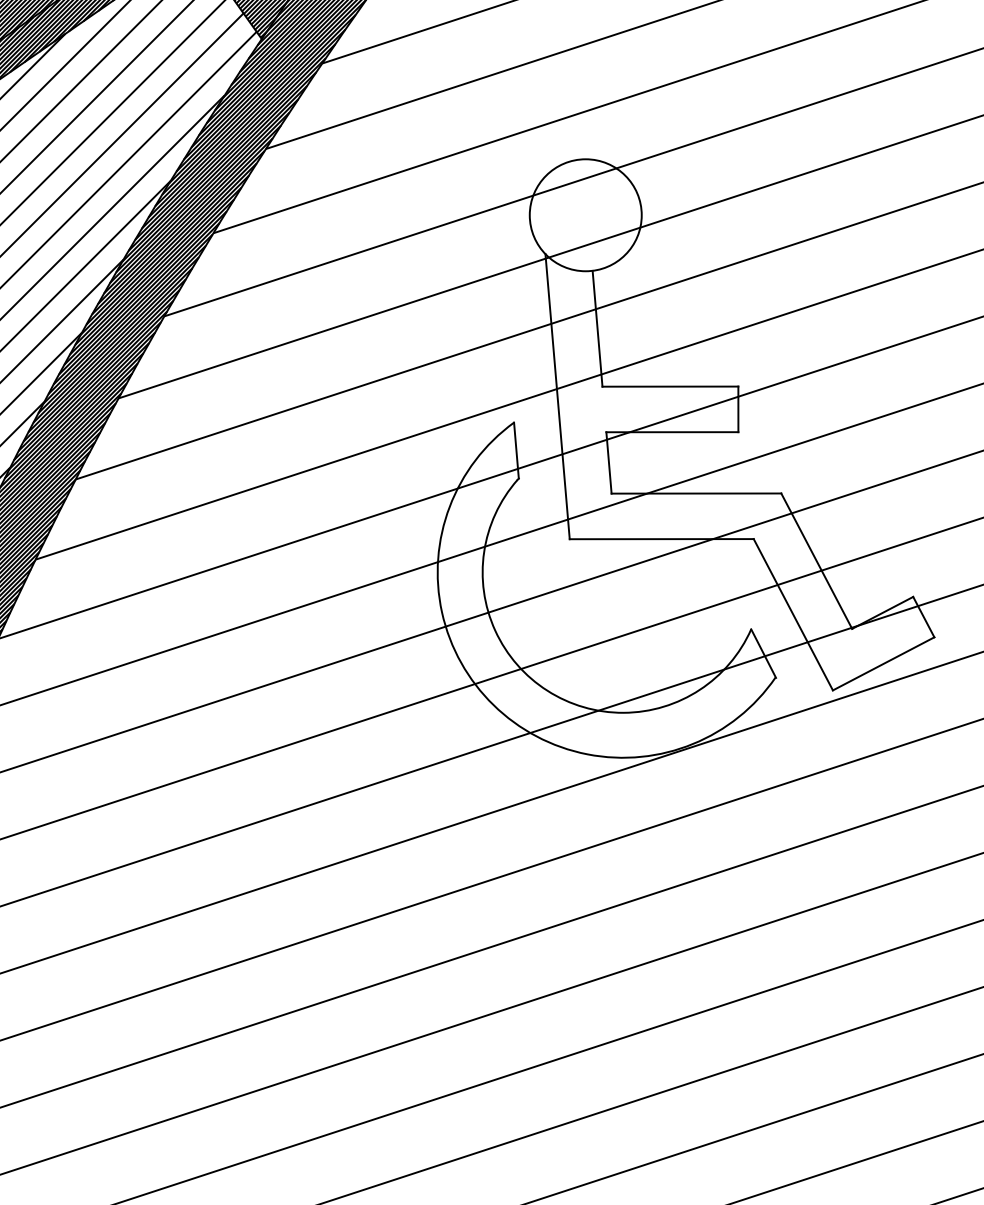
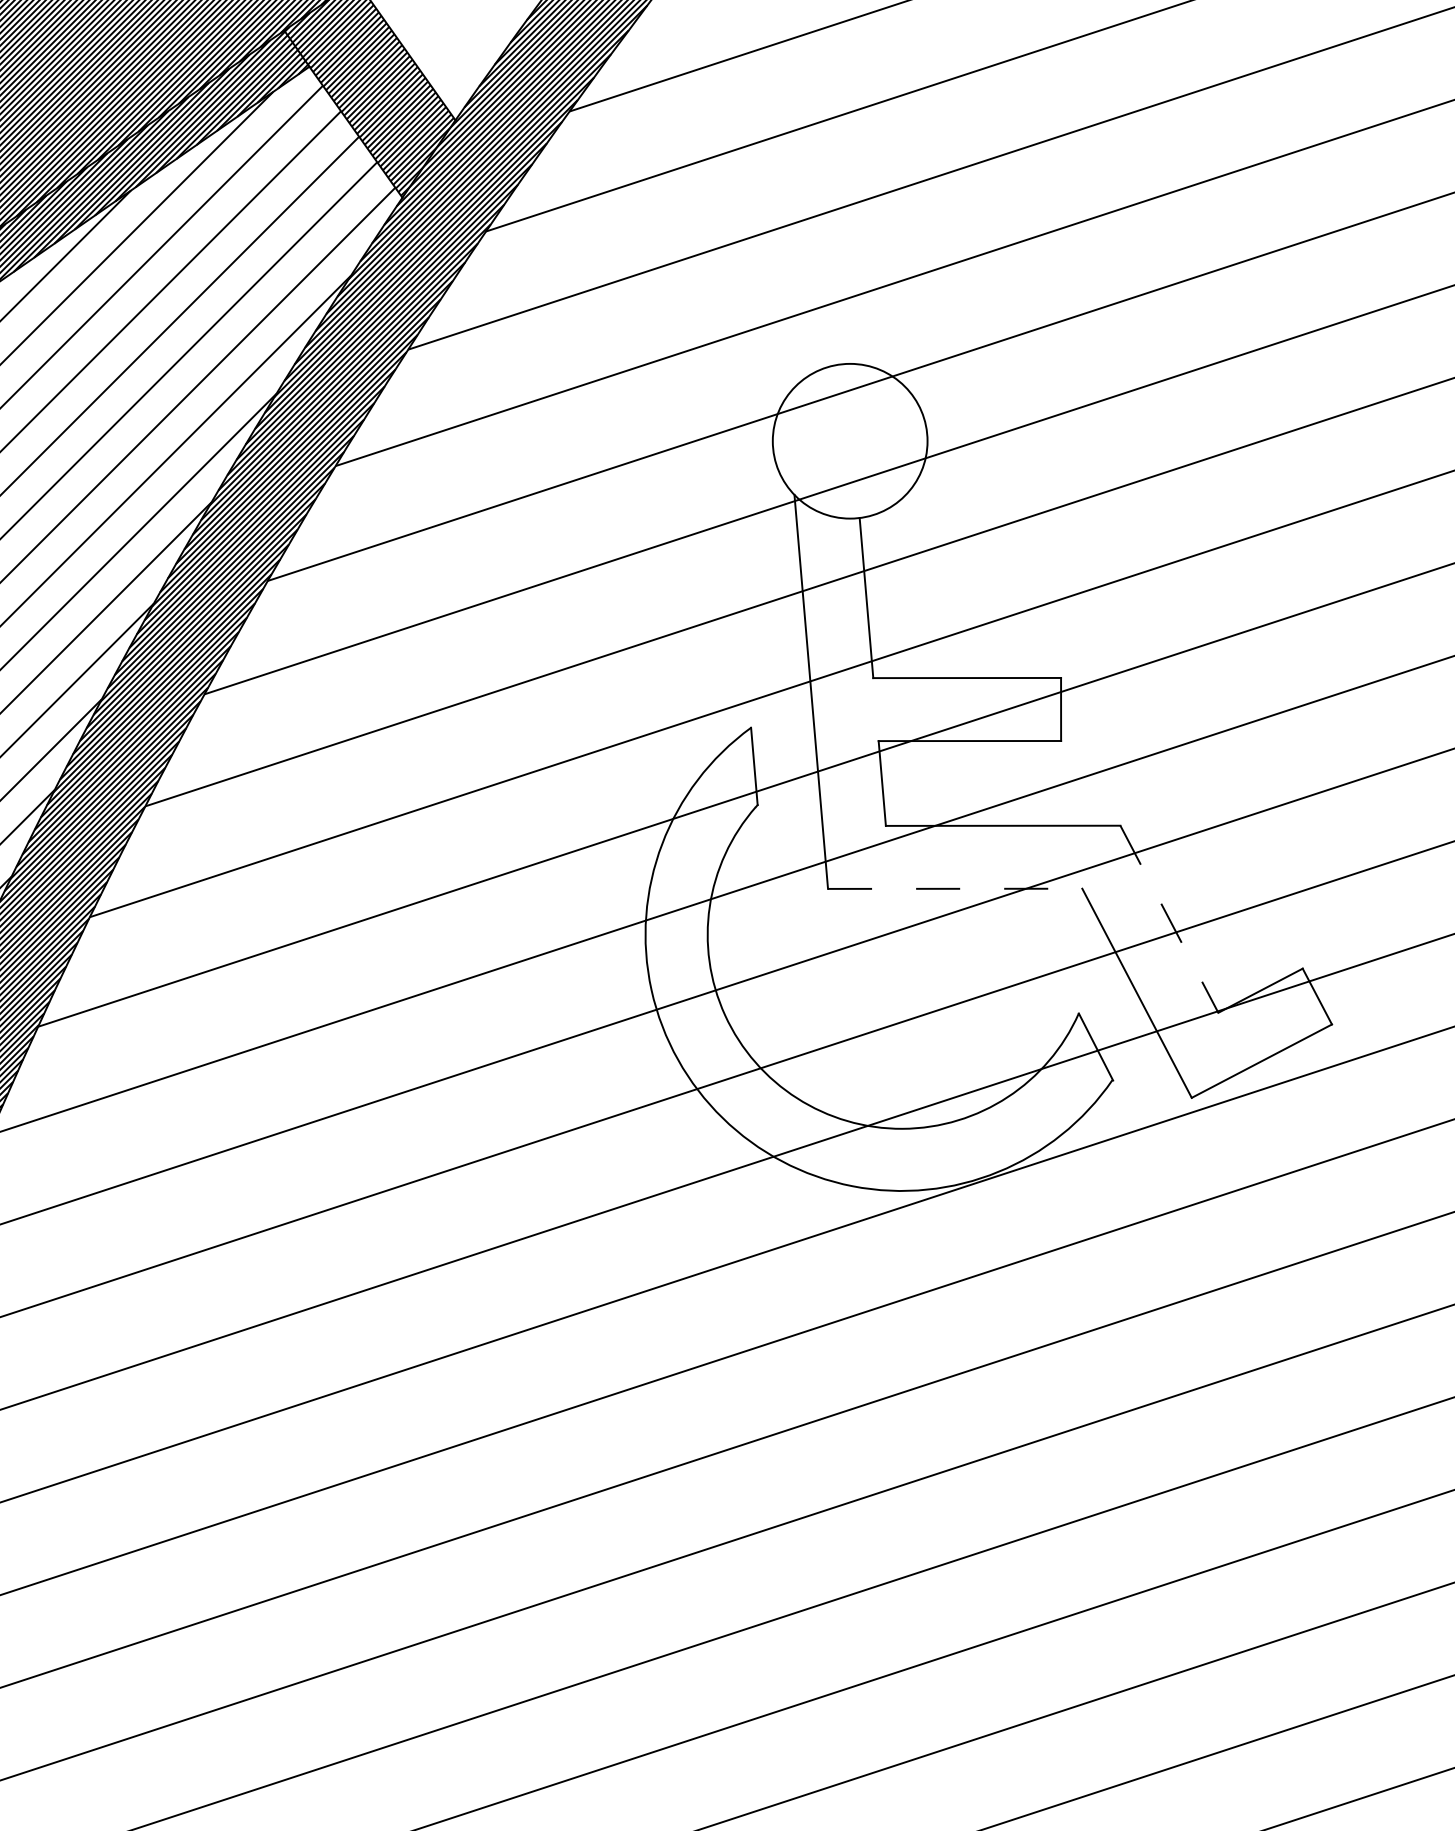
line: (661, 538) -> (955, 888), solid -> dashed
line: (816, 561) -> (1169, 919), solid -> dashed

